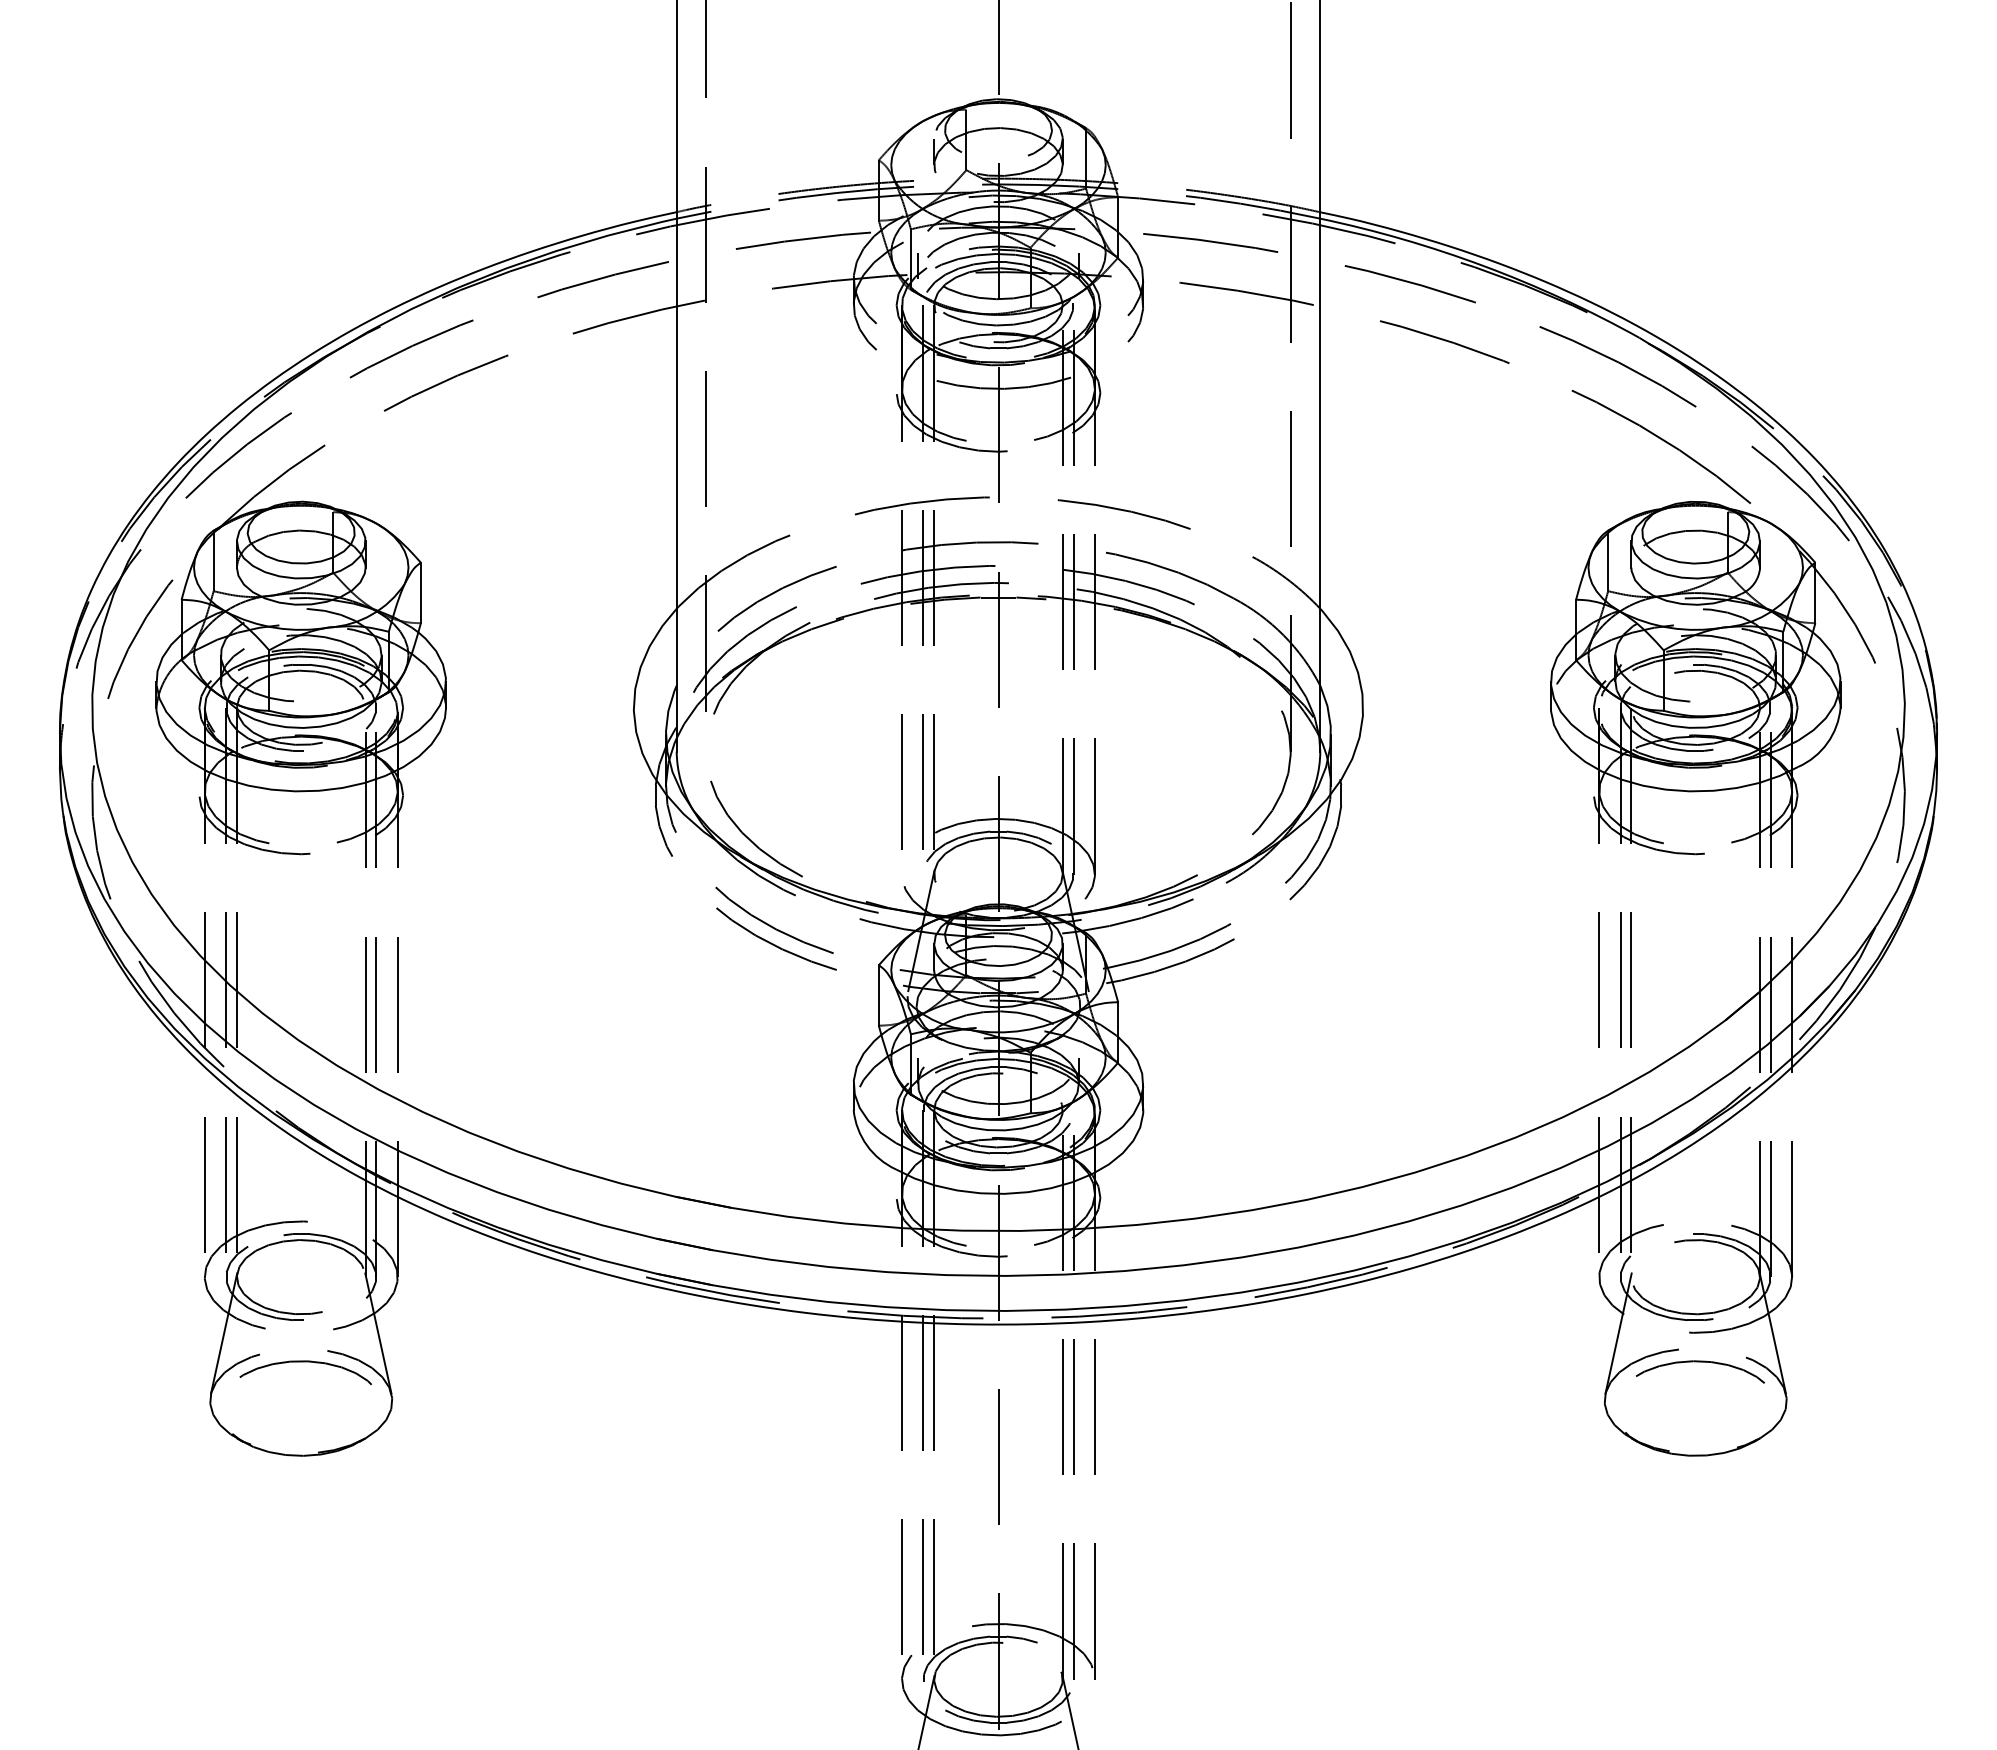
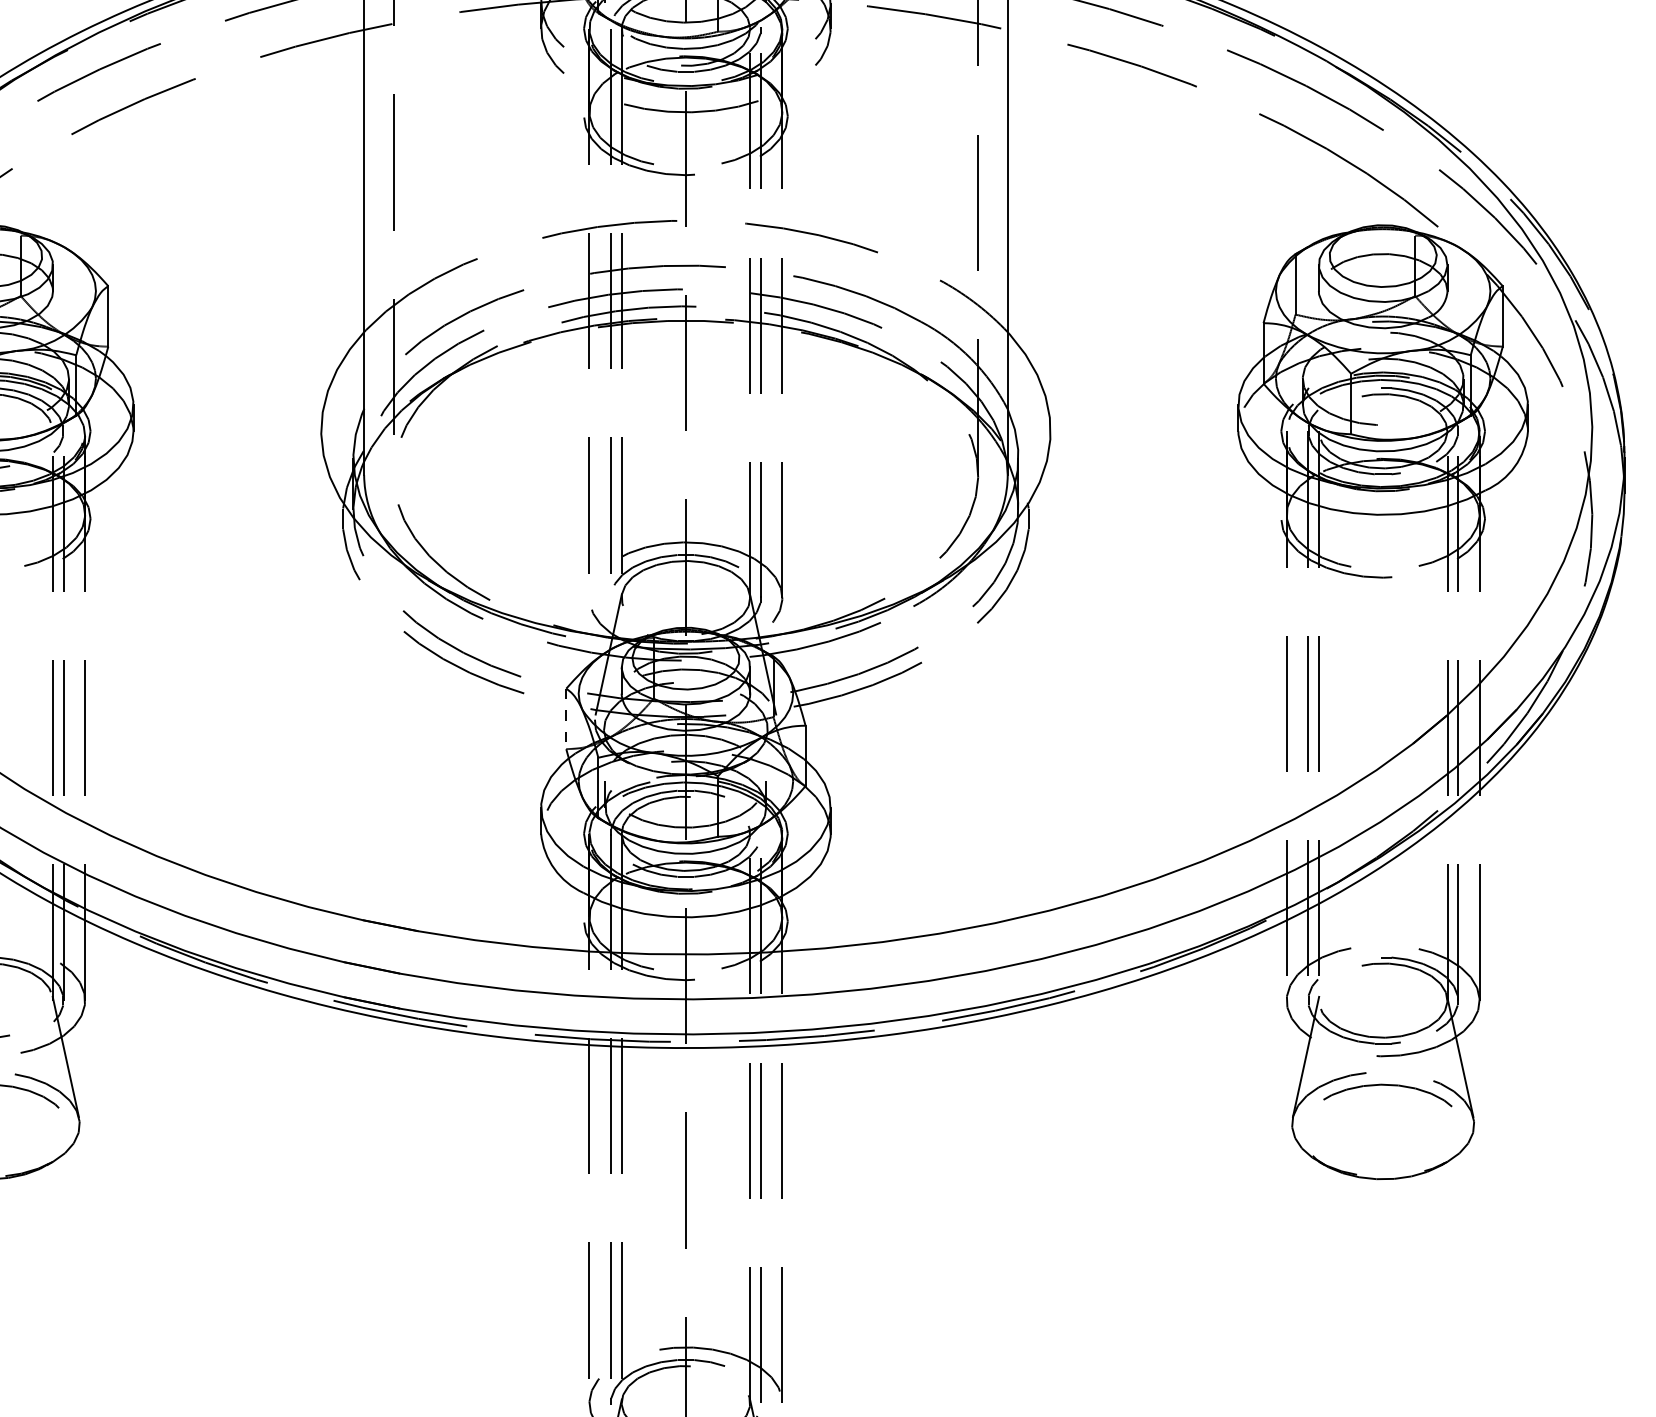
line: (878, 995) -> (565, 718), solid -> dashed

